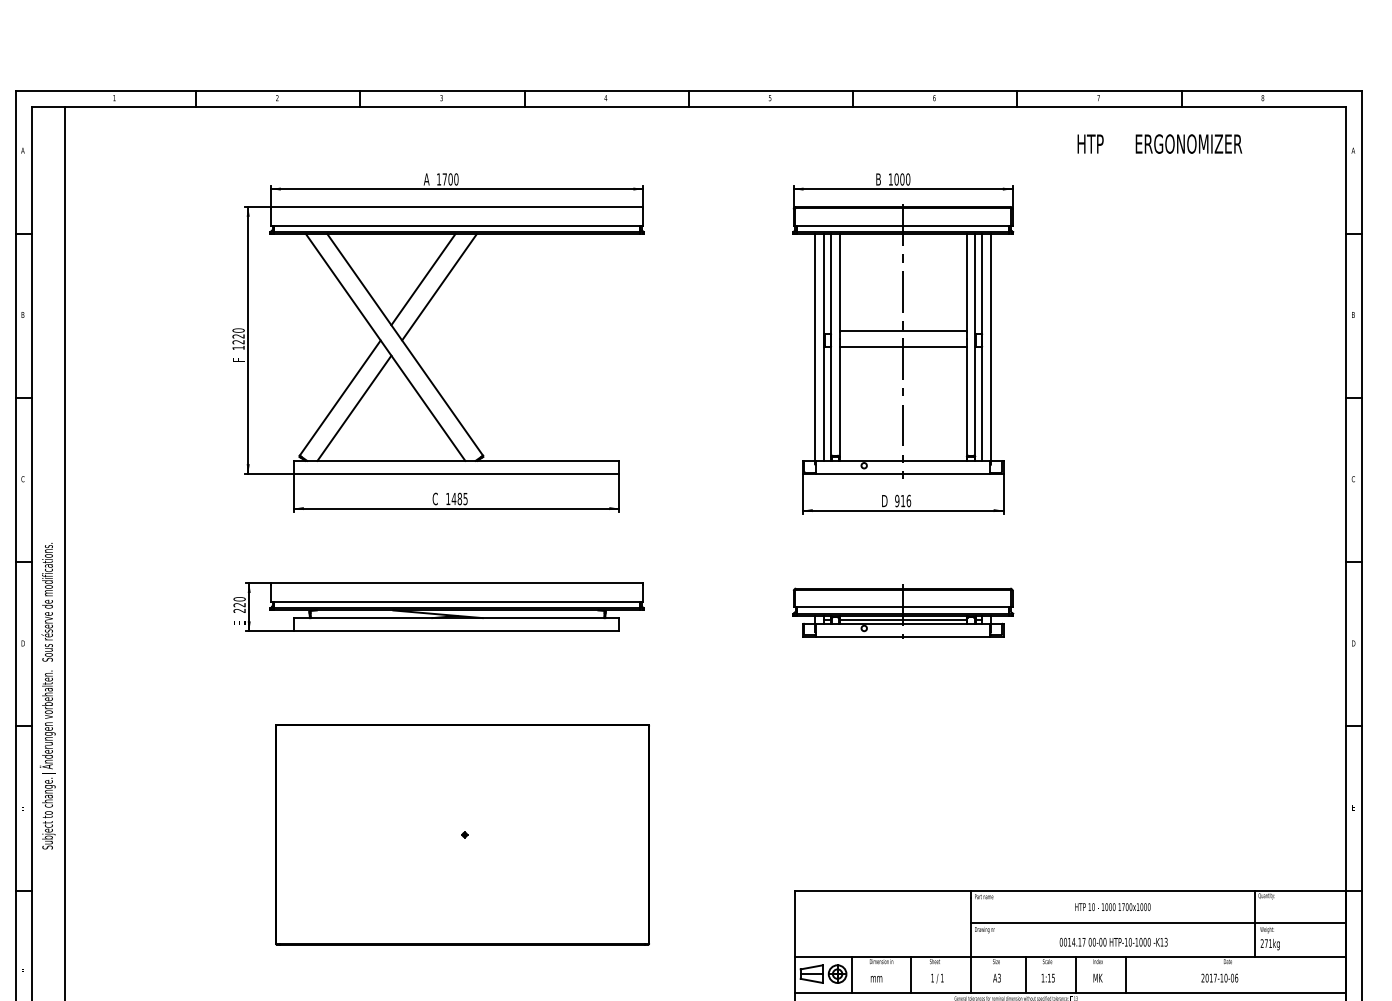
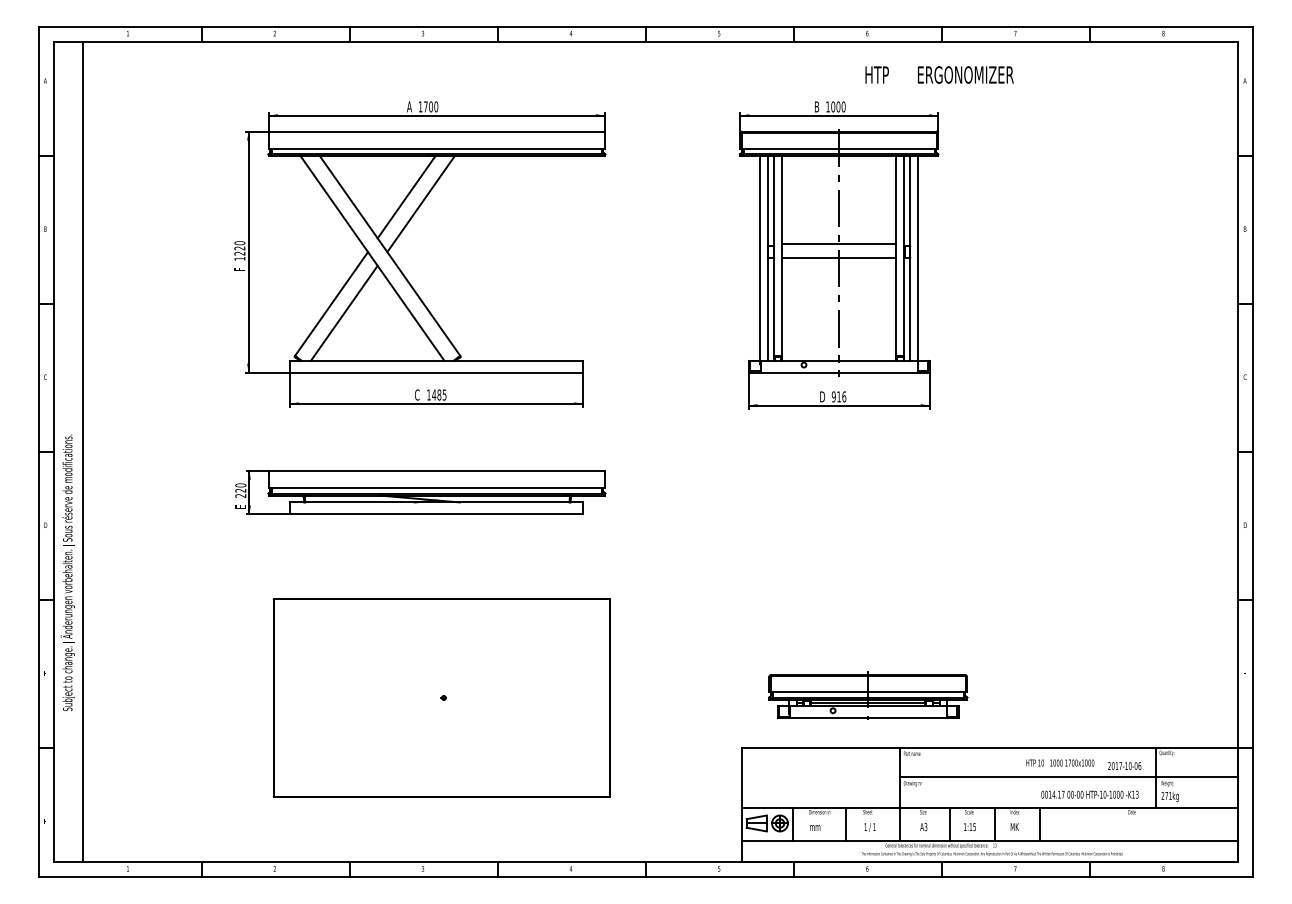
text: (1159, 143) -> (939, 74), moved
part: (903, 611) -> (868, 695), moved
text: (1113, 906) -> (1060, 762), moved
text: (1113, 941) -> (1089, 794), moved
text: (1219, 977) -> (1124, 765), moved

